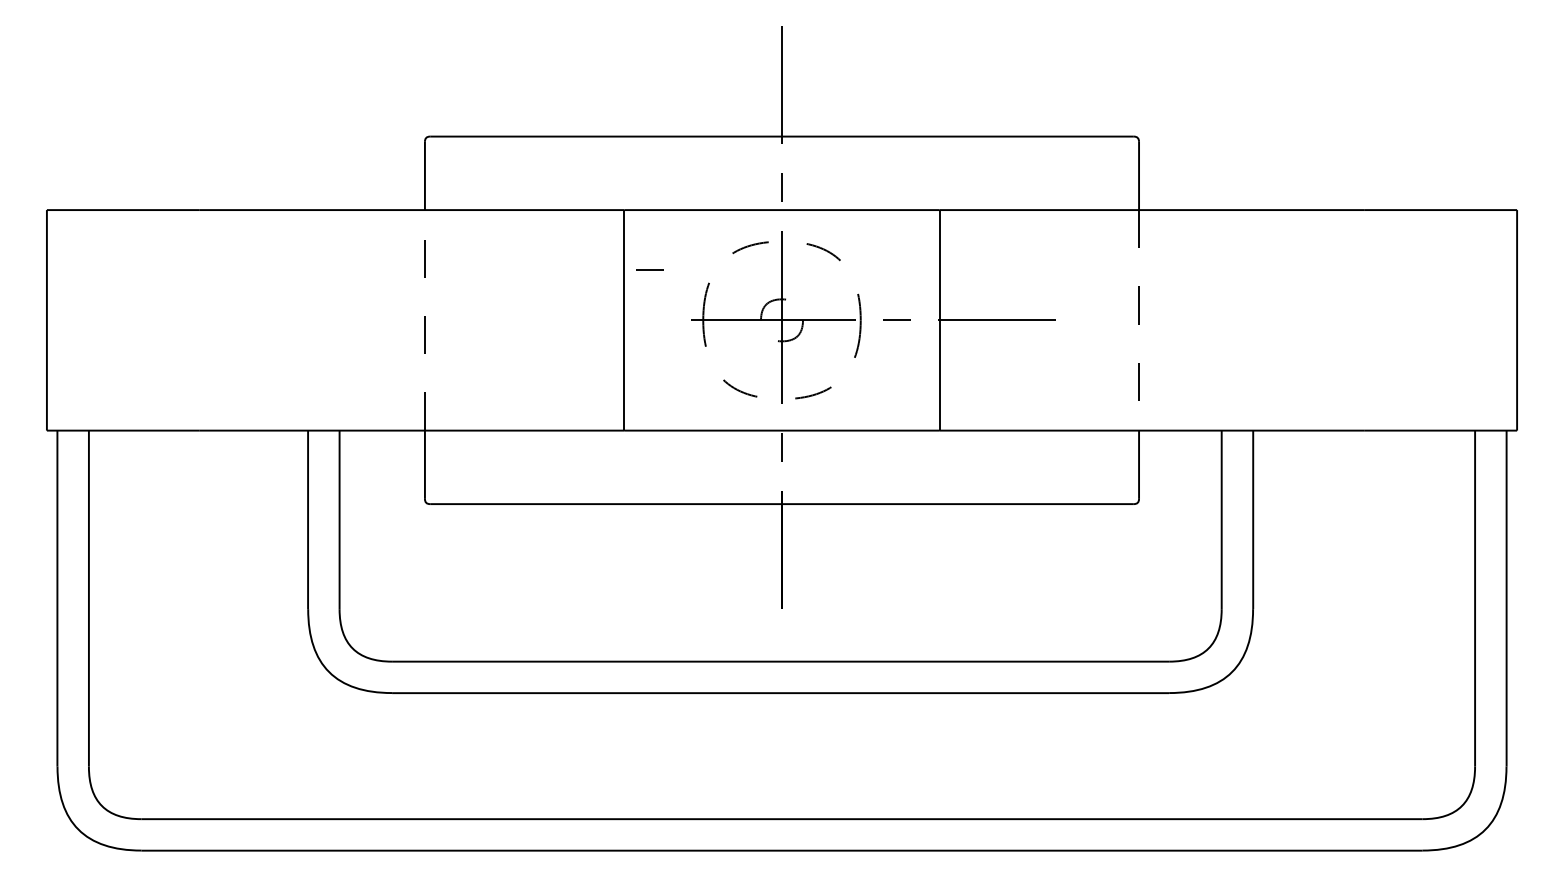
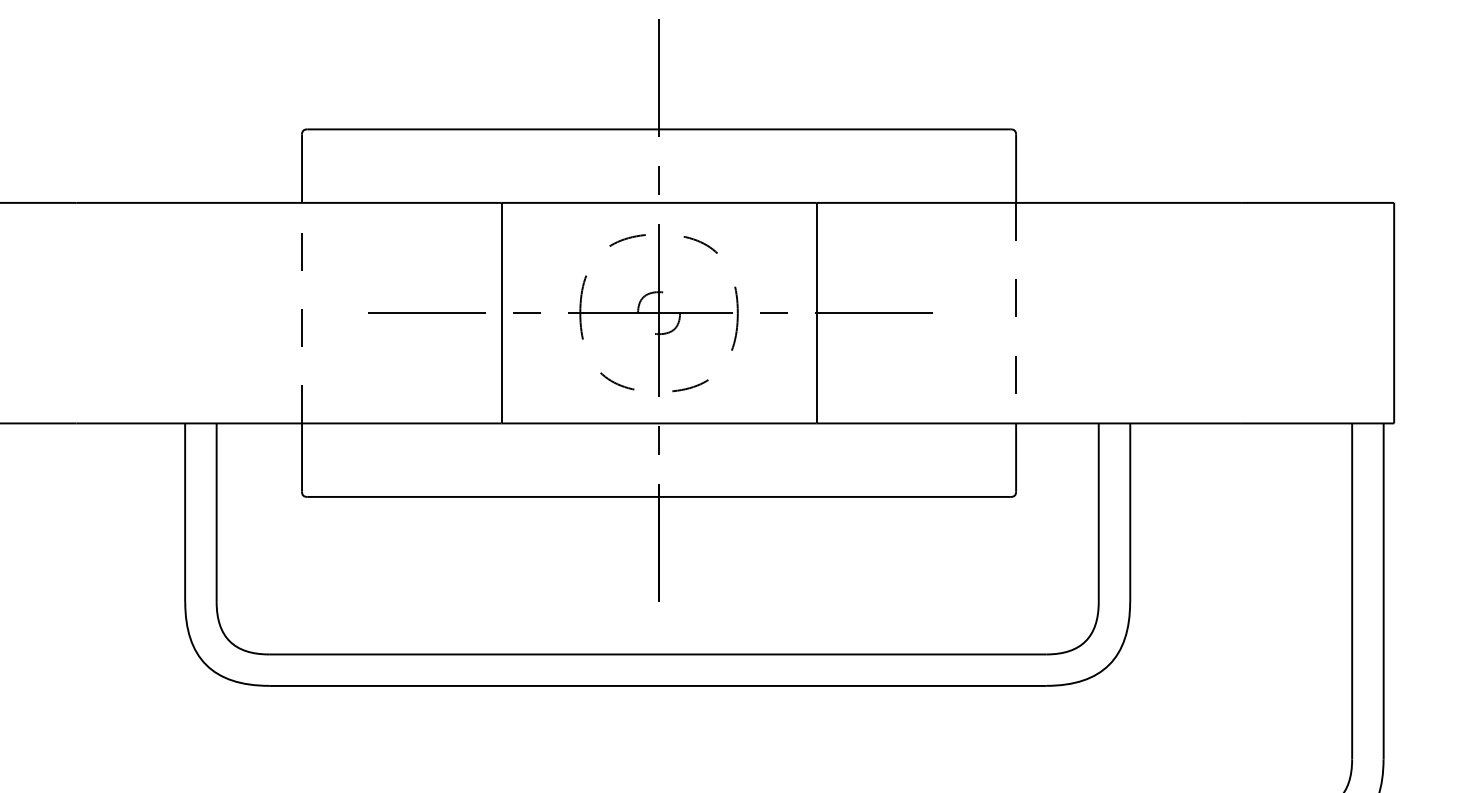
line: (649, 269) -> (526, 312), moved
line: (549, 319) -> (426, 312), added

